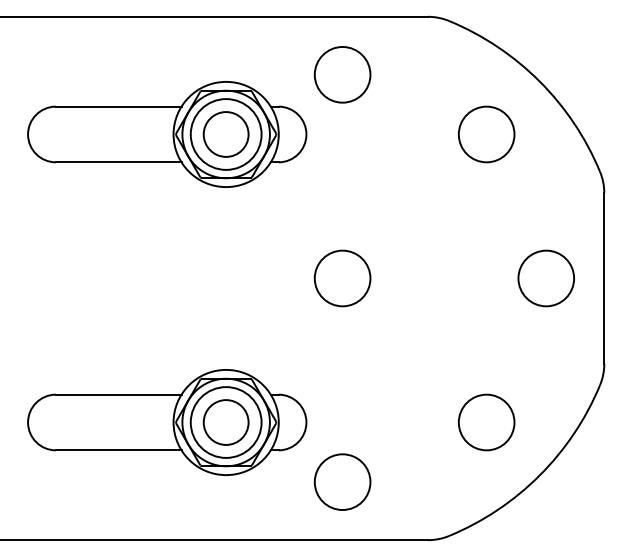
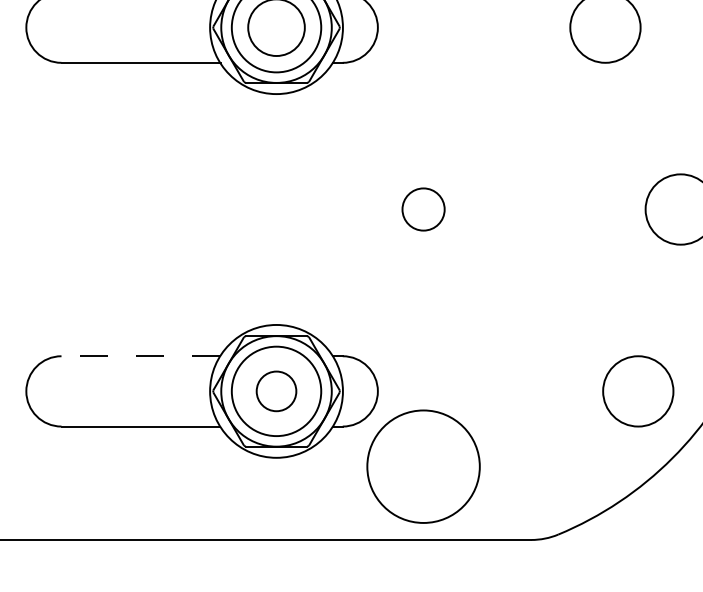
circle: (342, 278) -> (423, 209), size x0.6
line: (118, 394) -> (140, 356), solid -> dashed
circle: (225, 422) -> (275, 391), size x0.7
circle: (486, 422) -> (638, 391), moved
circle: (342, 481) -> (423, 465), size x1.6

